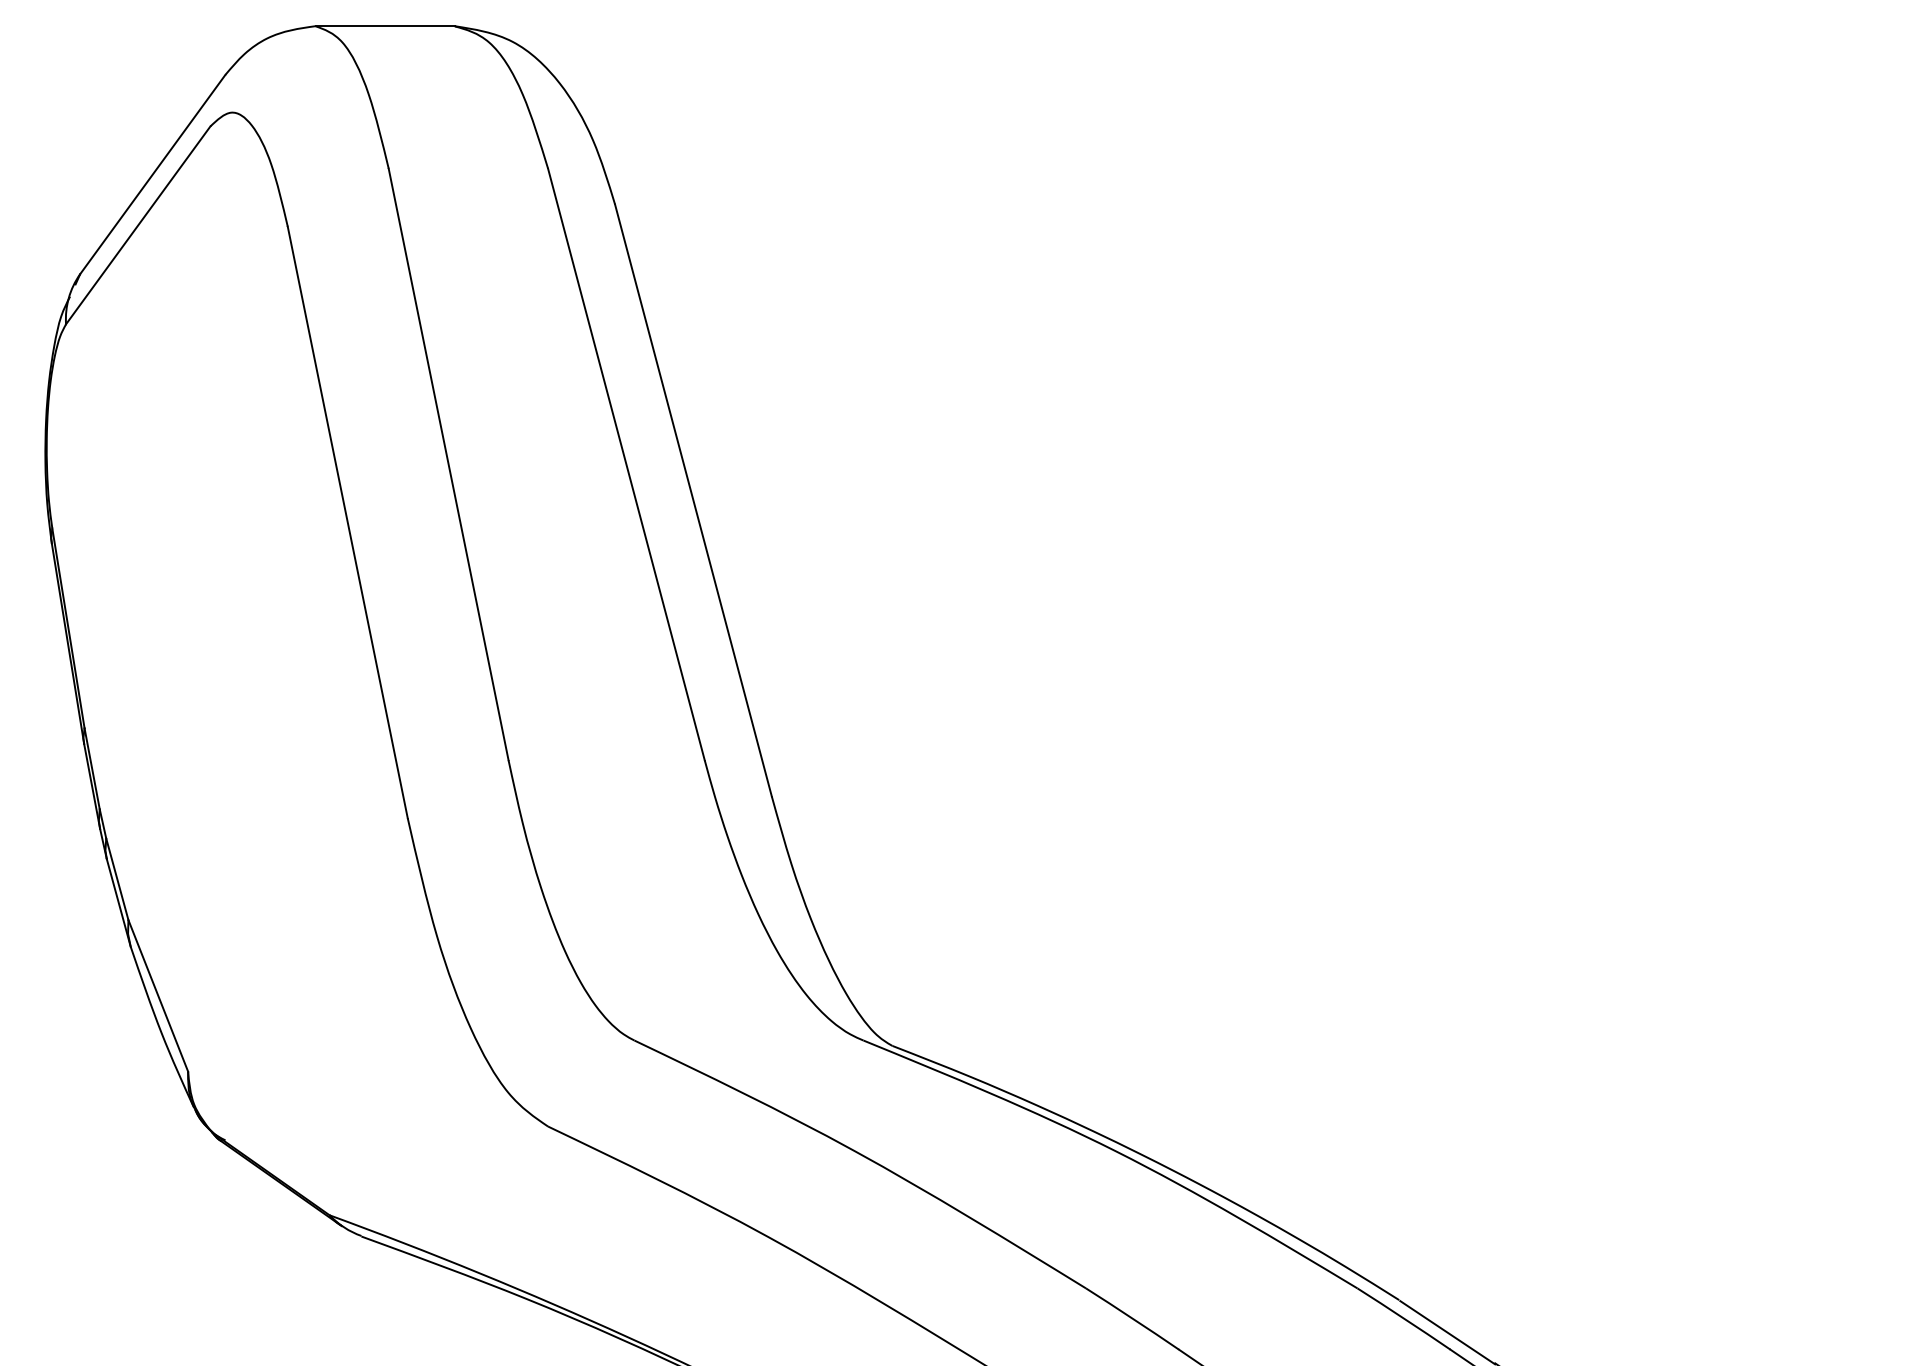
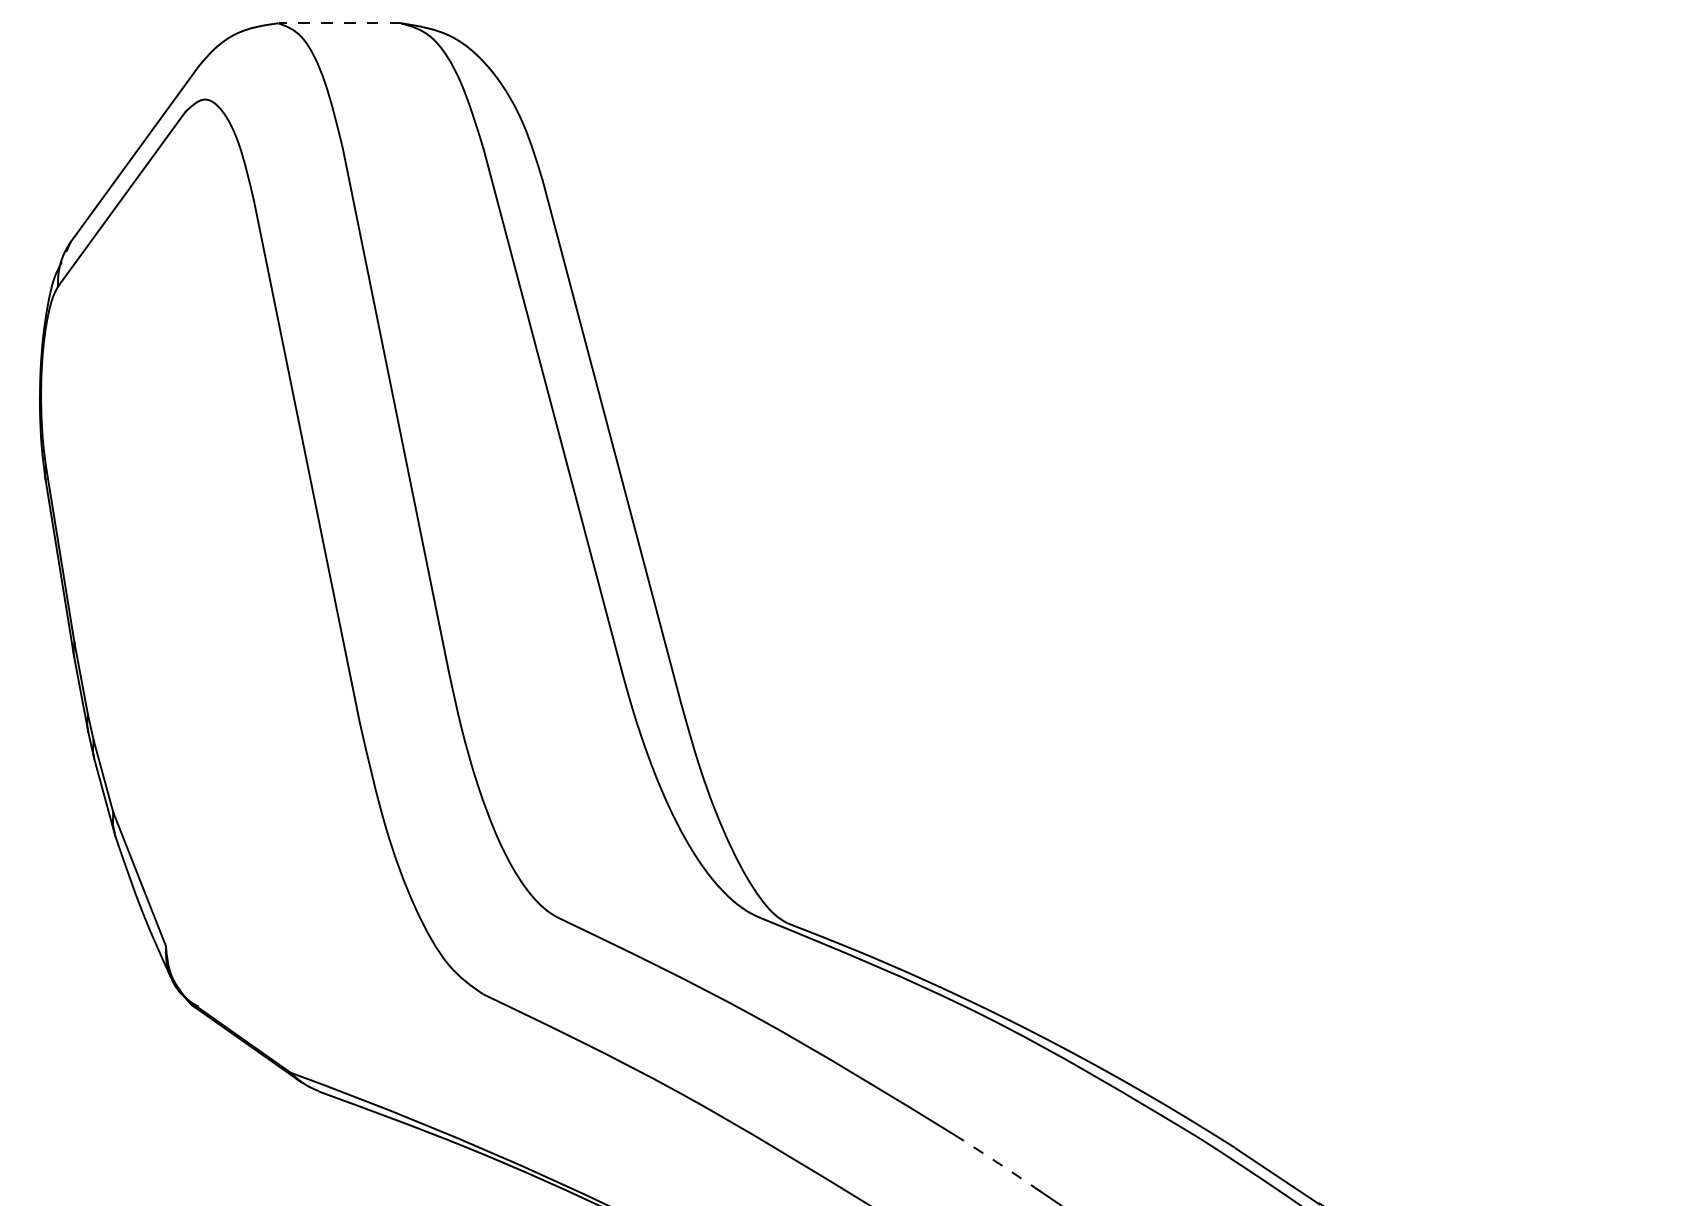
line: (384, 26) -> (339, 23), solid -> dashed
arc: (1132, 1319) -> (999, 1164), solid -> dashed

